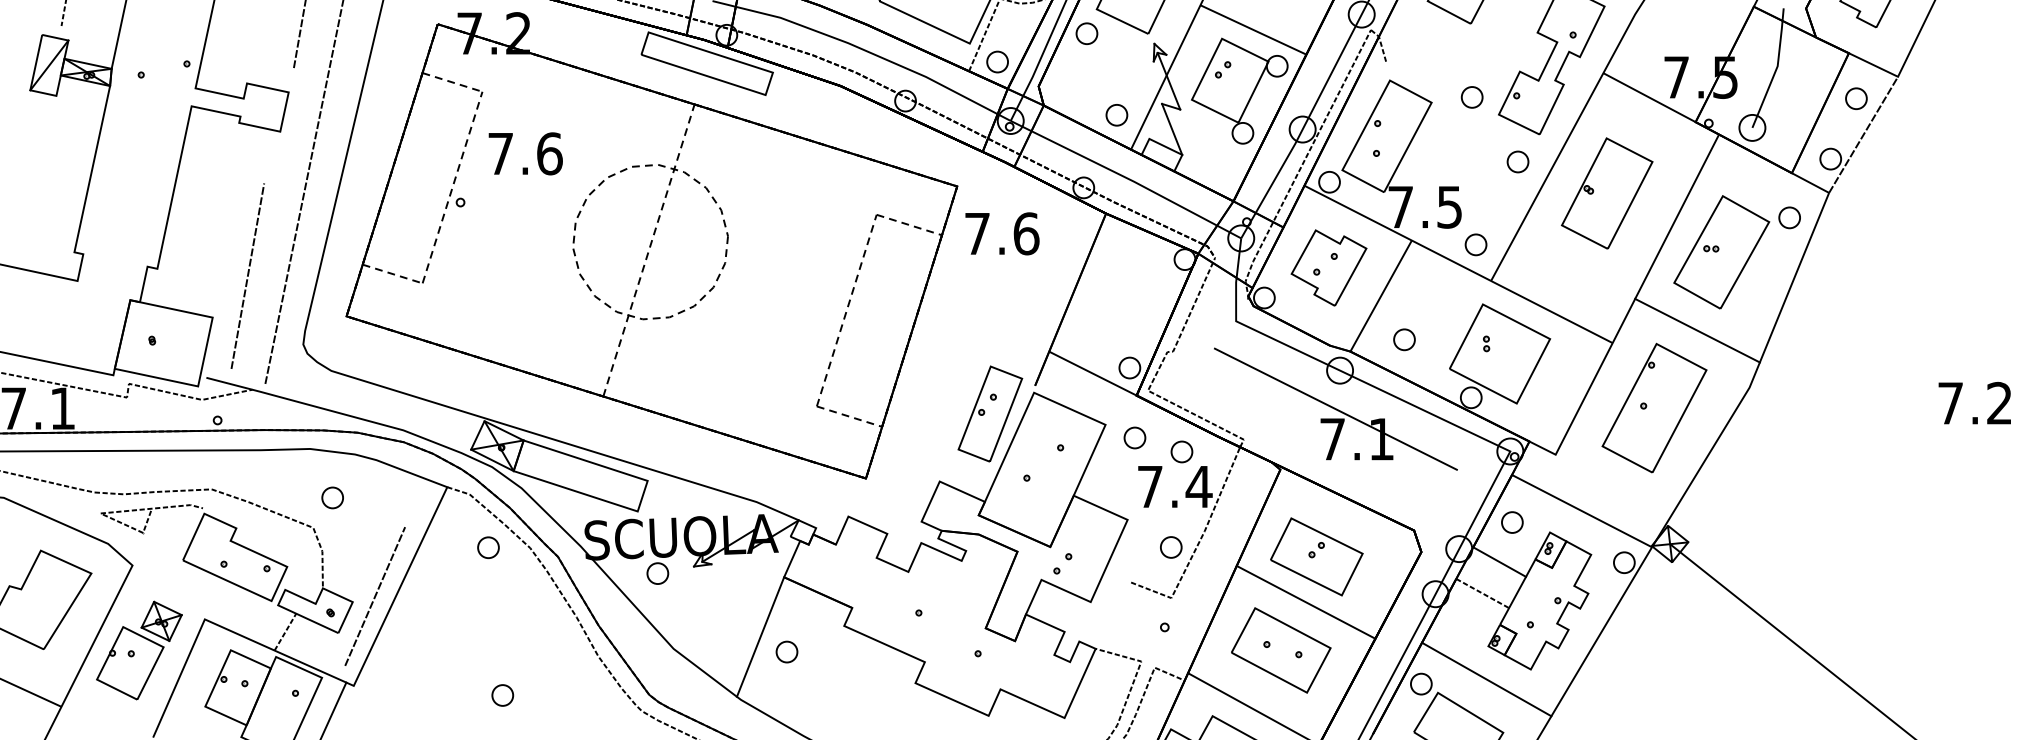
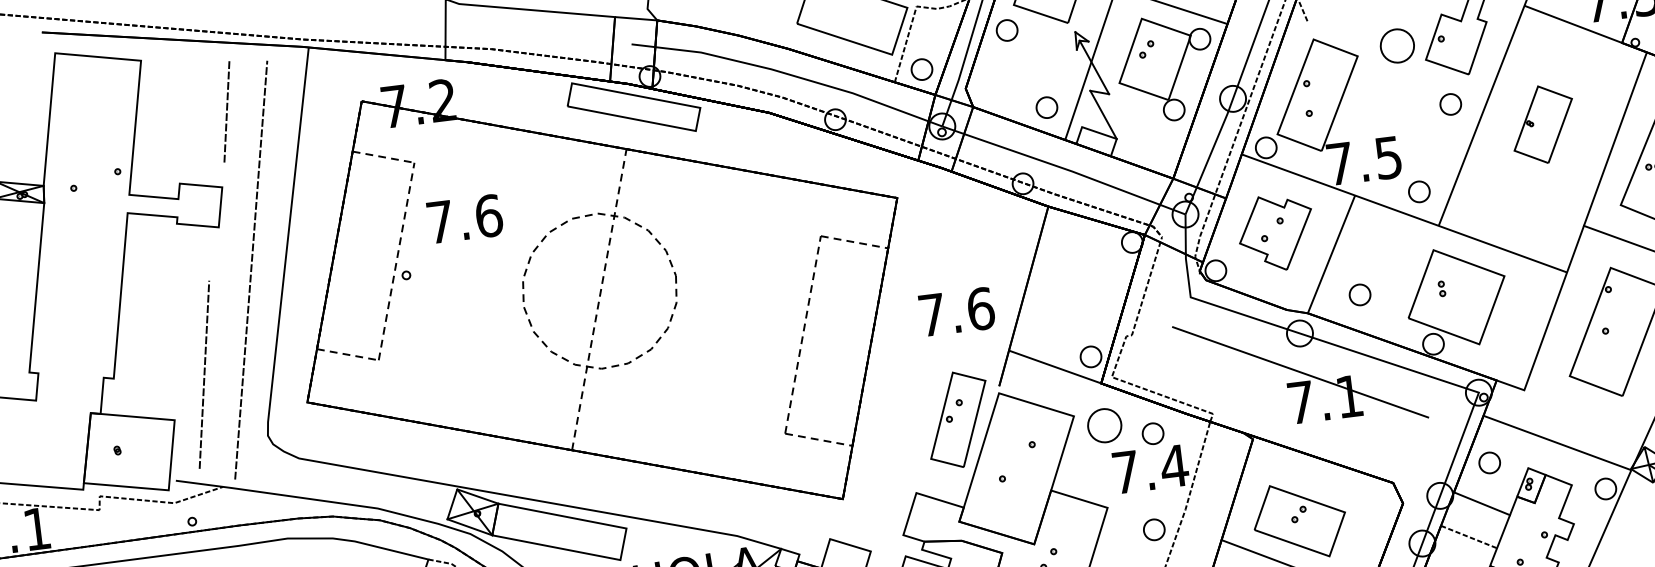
part: (1471, 97) -> (1396, 46), size x1.6
part: (1607, 193) -> (1543, 124), size x0.7
text: (1002, 233) -> (957, 311), moved
part: (1134, 437) -> (1104, 425), size x1.6

